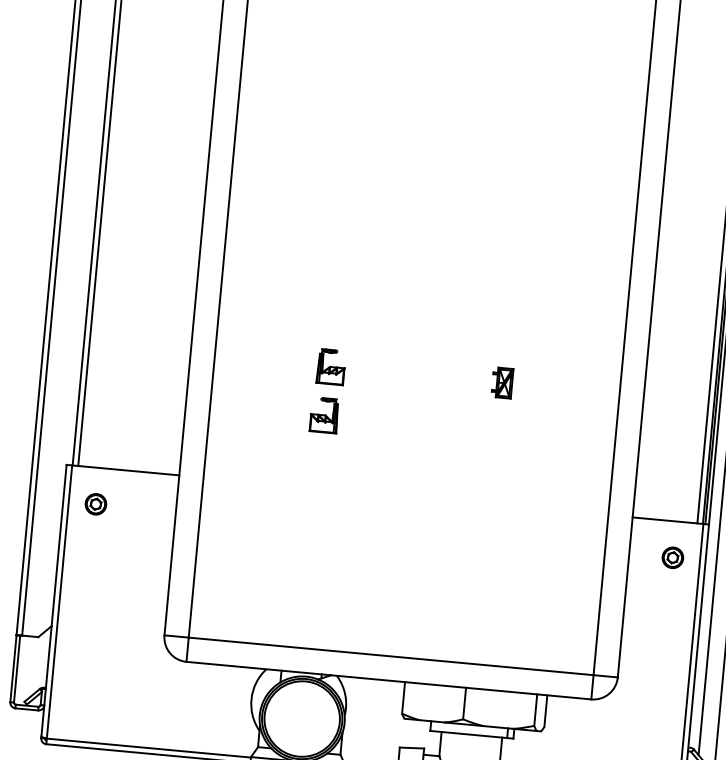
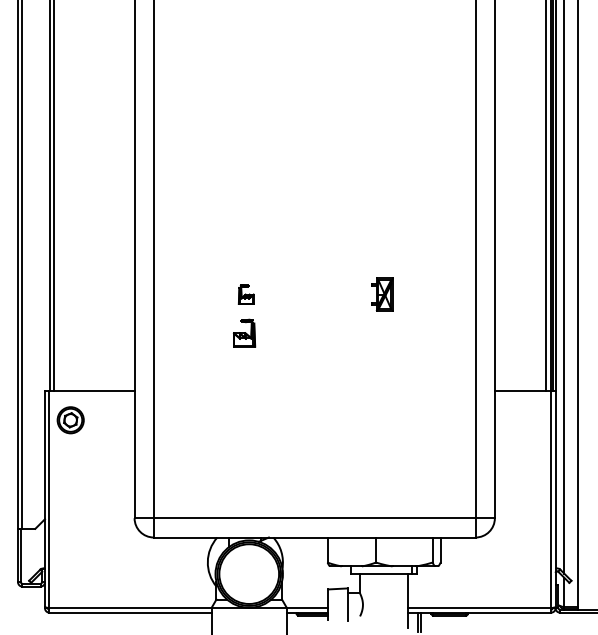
part: (330, 366) -> (245, 294), size x0.7
part: (502, 382) -> (382, 294), size x1.4
part: (96, 503) -> (71, 419), size x1.6
part: (672, 557) -> (529, 419), removed

